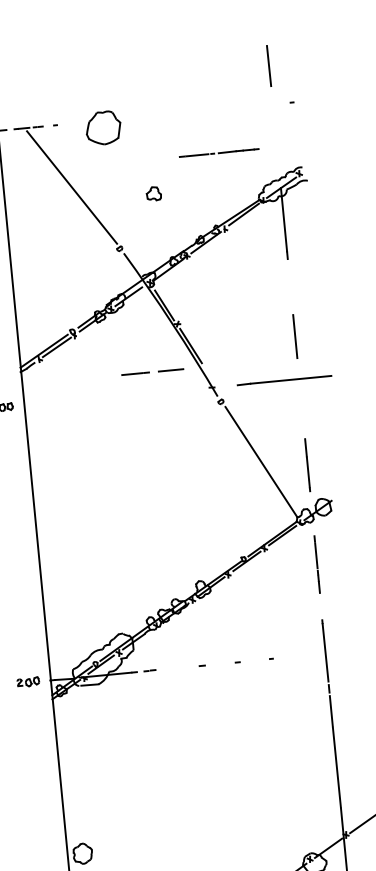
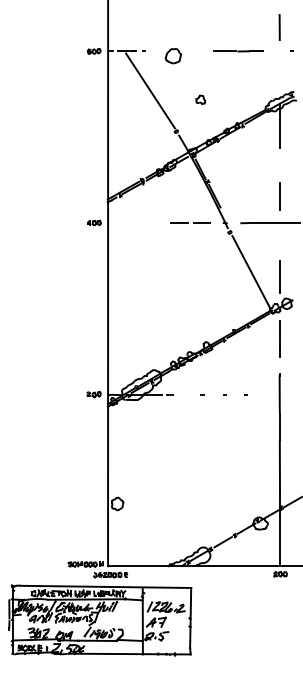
part: (101, 128) -> (172, 56), size x0.71
line: (218, 153) -> (238, 51), moved
line: (149, 371) -> (188, 222), moved

